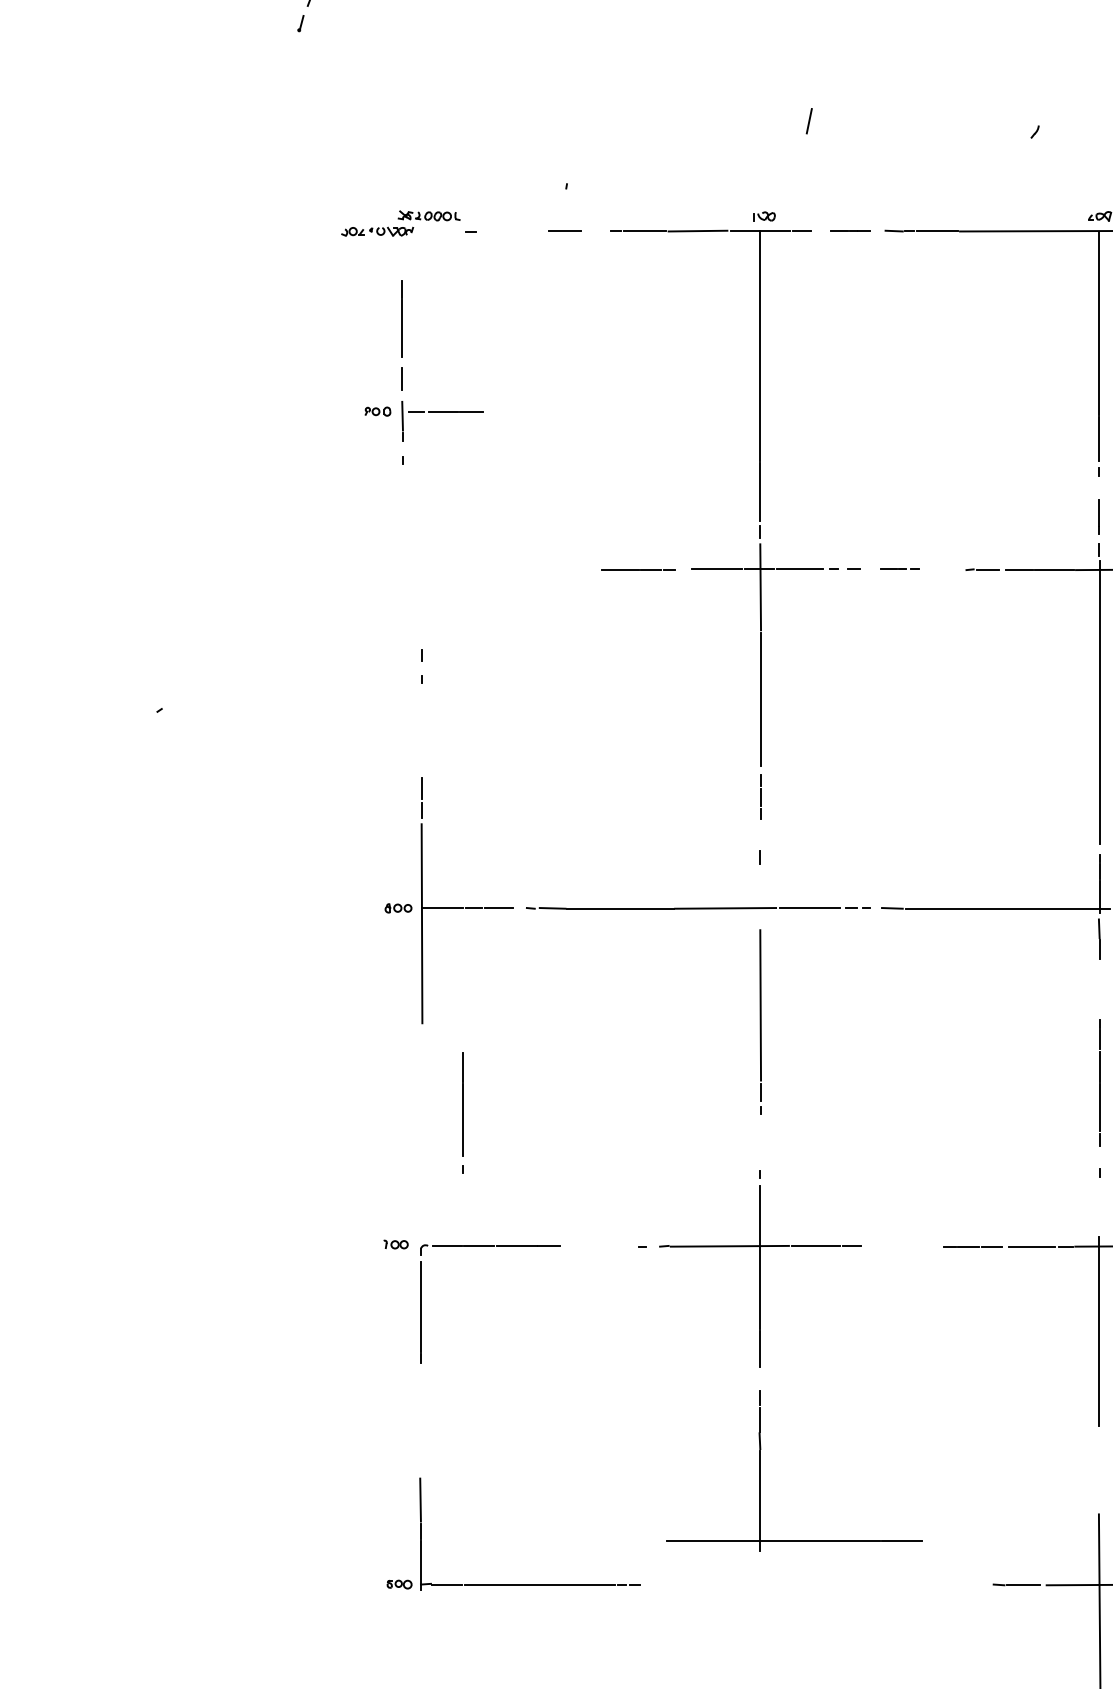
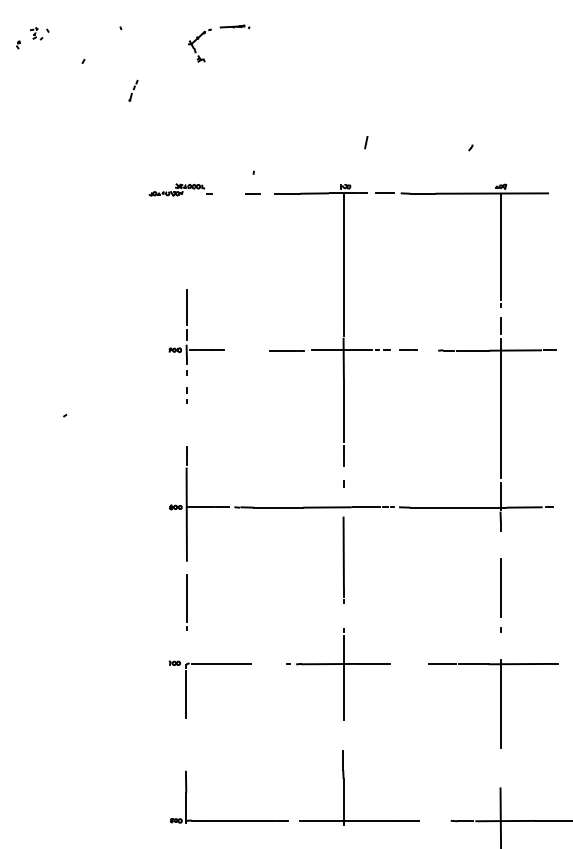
part: (404, 373) -> (187, 332), moved
line: (462, 1113) -> (186, 602), moved
part: (762, 1469) -> (344, 787), moved

